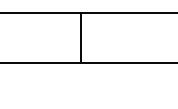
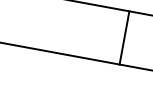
line: (80, 37) -> (124, 37), moved

